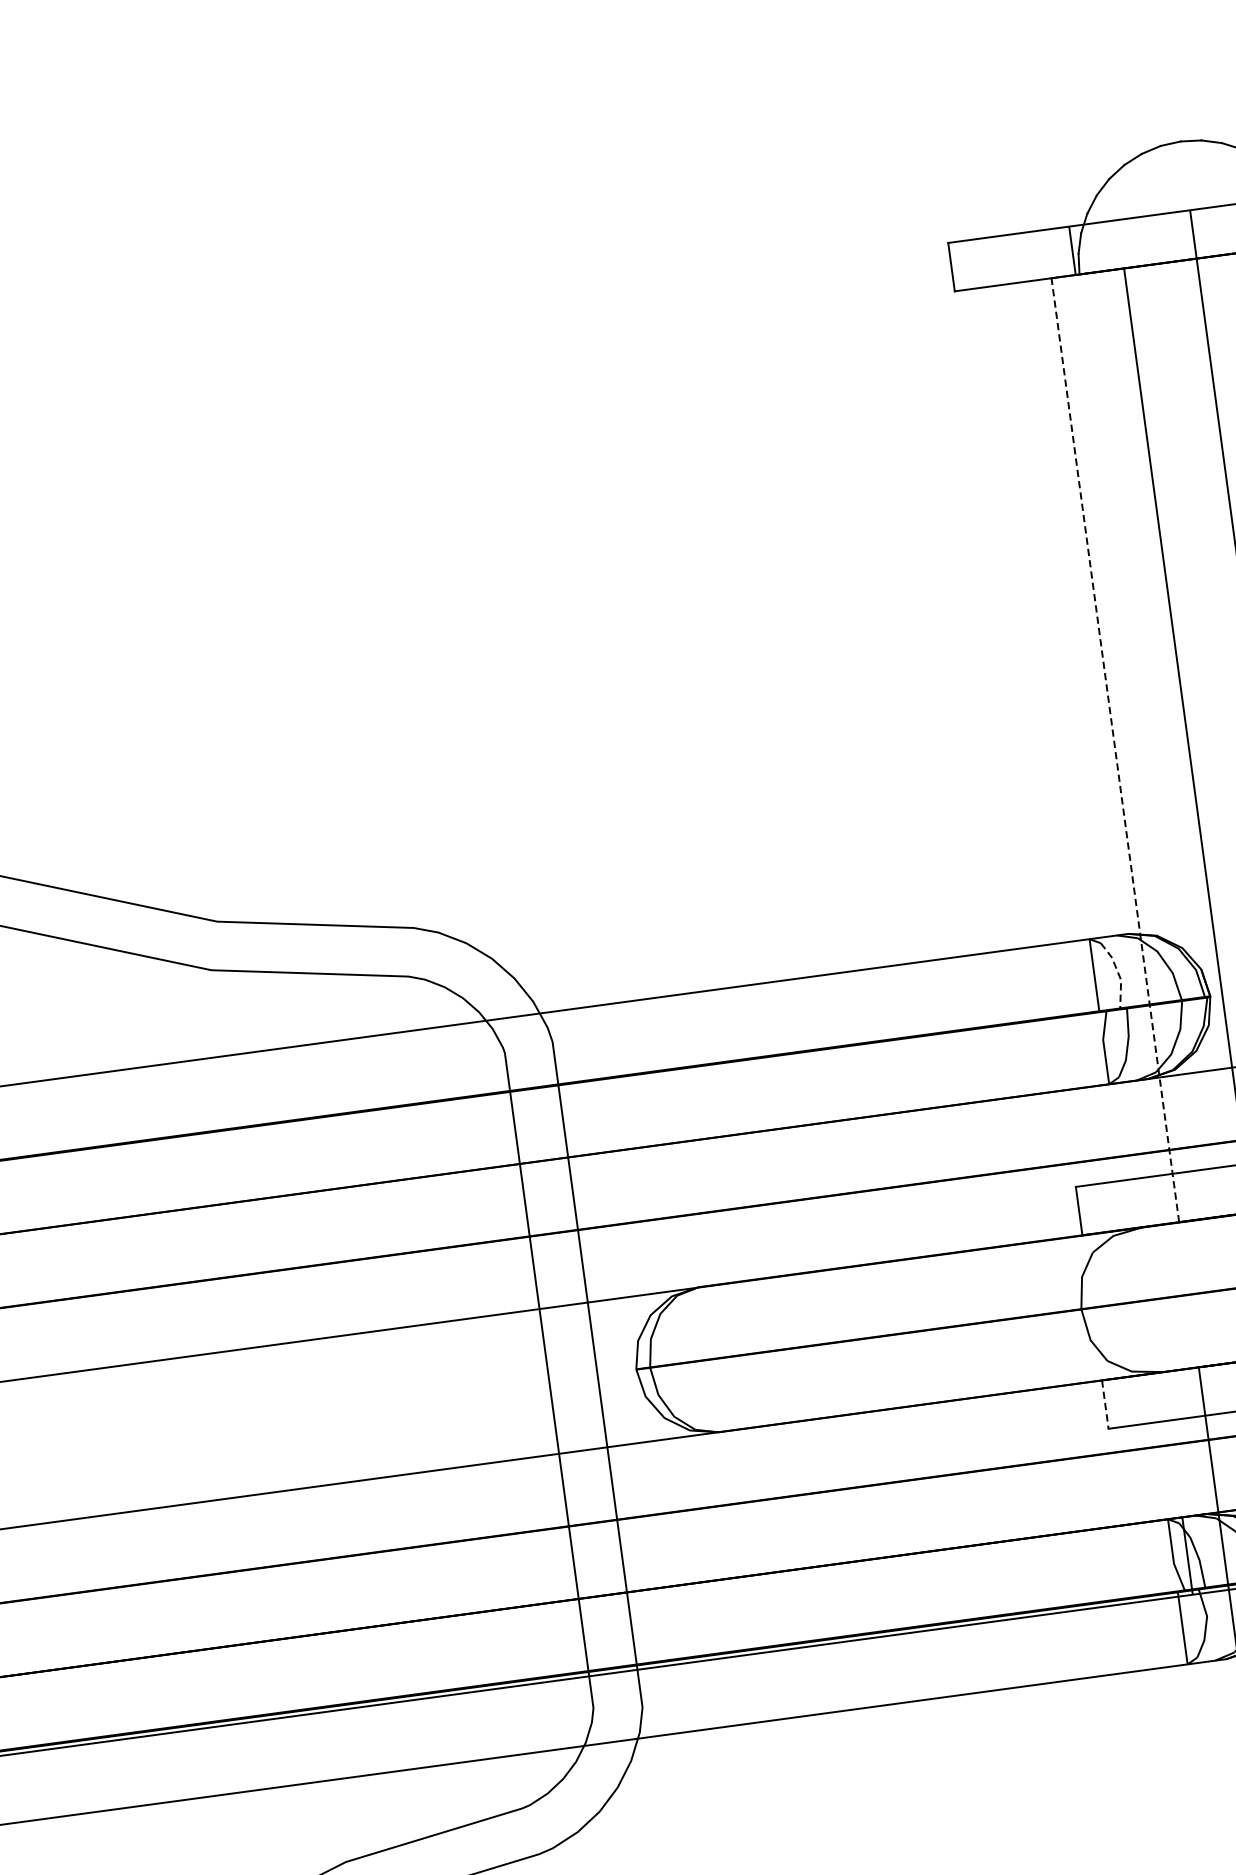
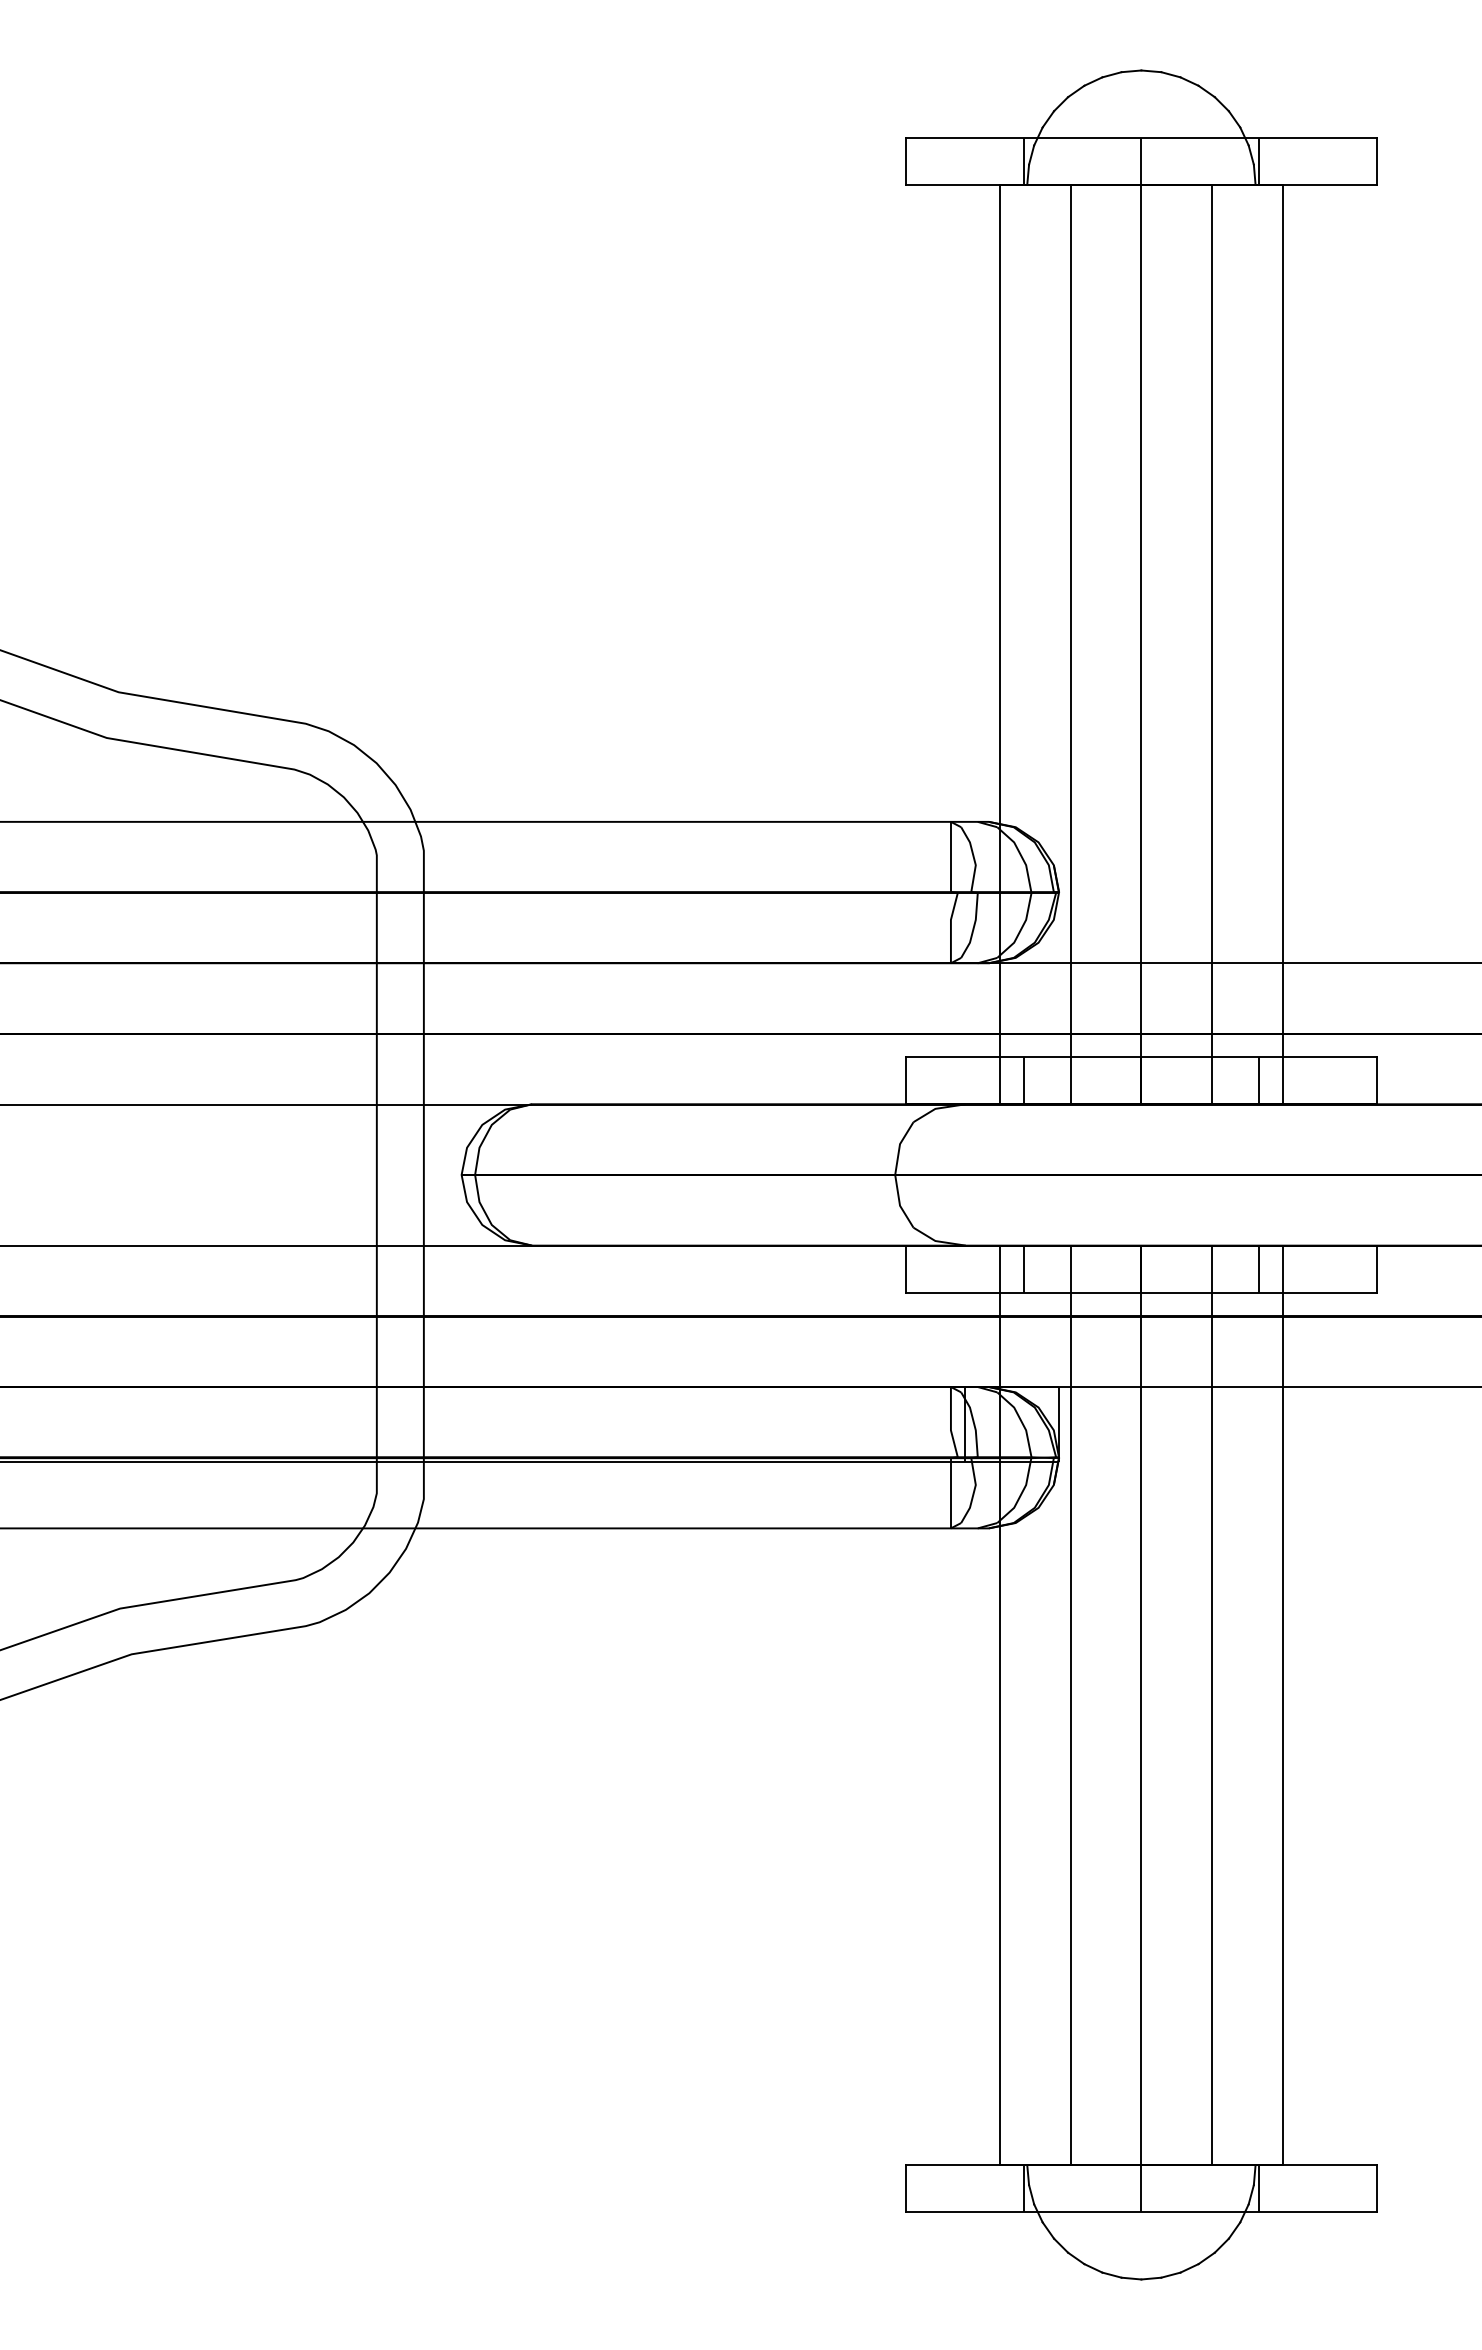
line: (1115, 750) -> (1000, 644), dashed -> solid
line: (1118, 973) -> (974, 858), dashed -> solid
line: (1199, 1194) -> (1023, 1080), added
line: (1226, 1387) -> (1023, 1268), added
line: (1105, 1404) -> (905, 1269), dashed -> solid

